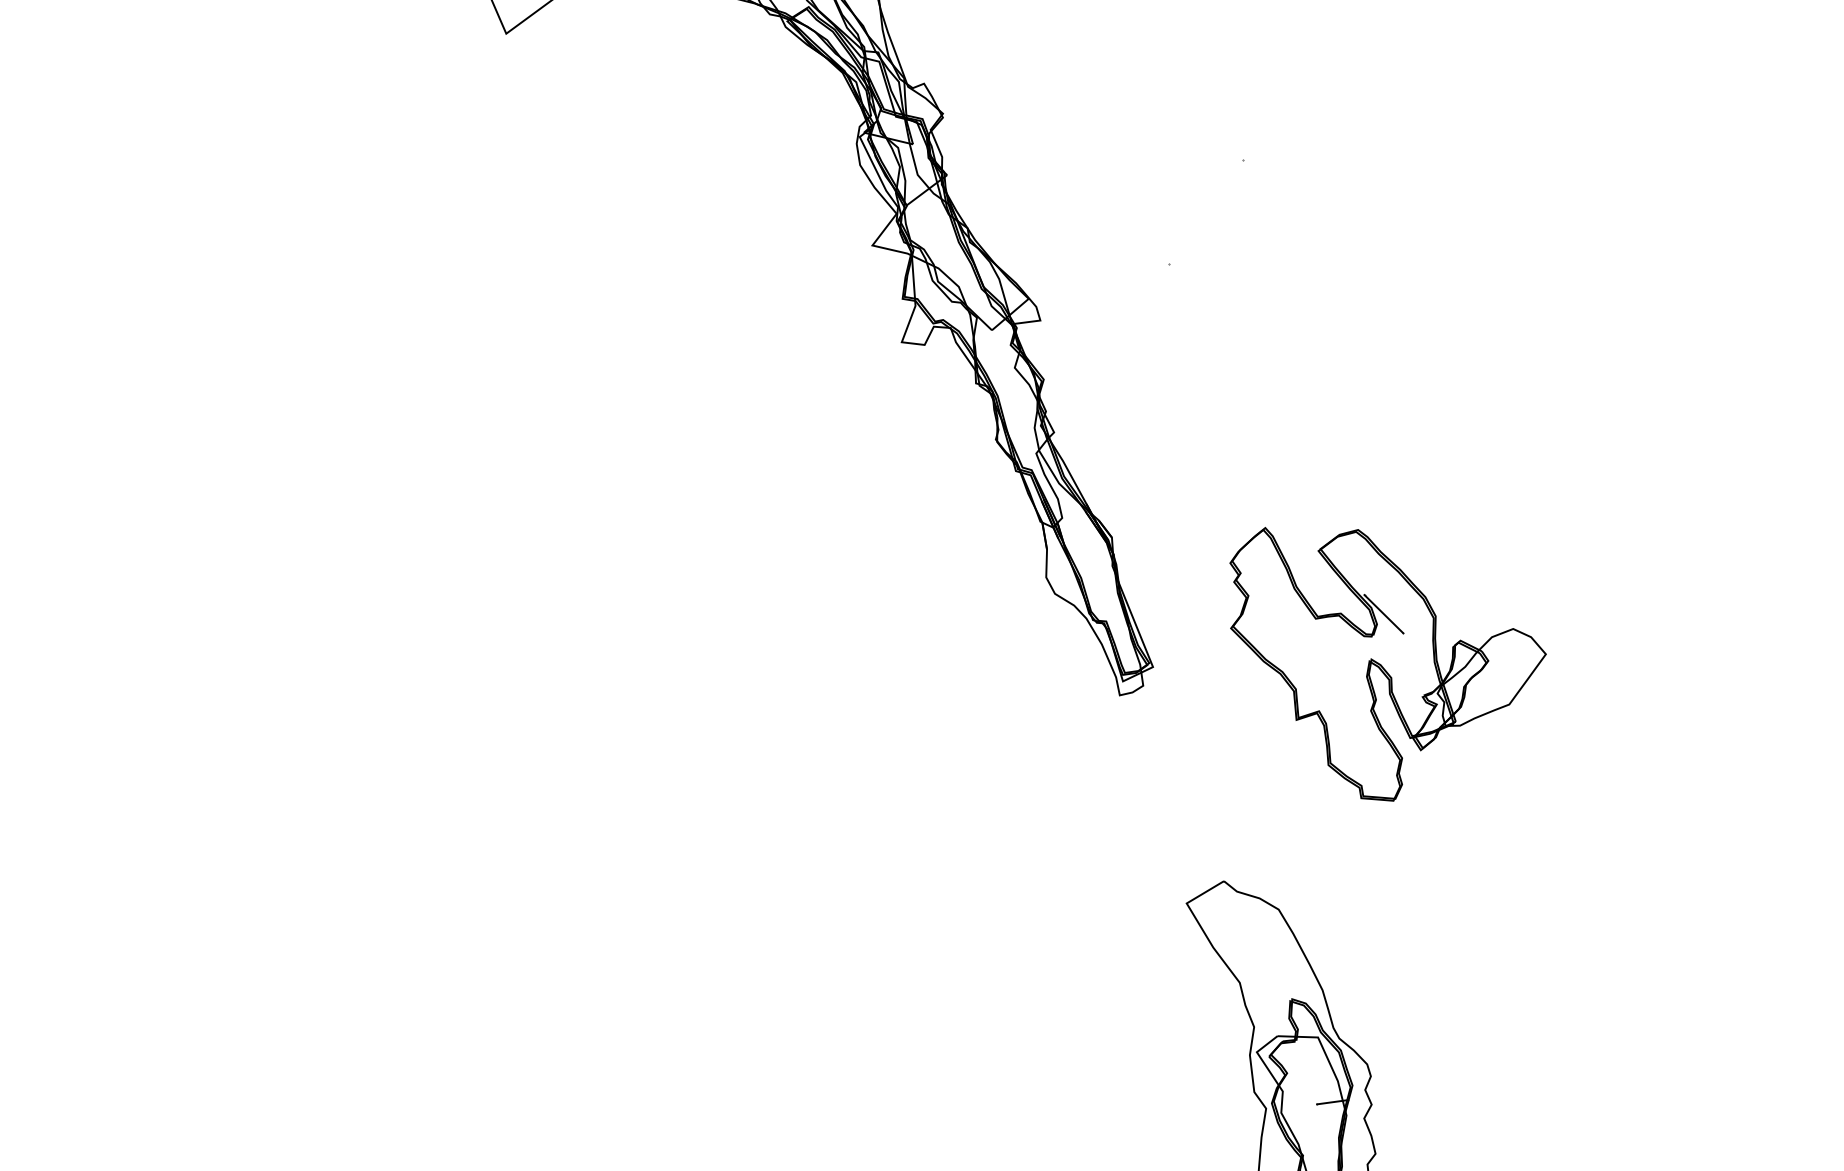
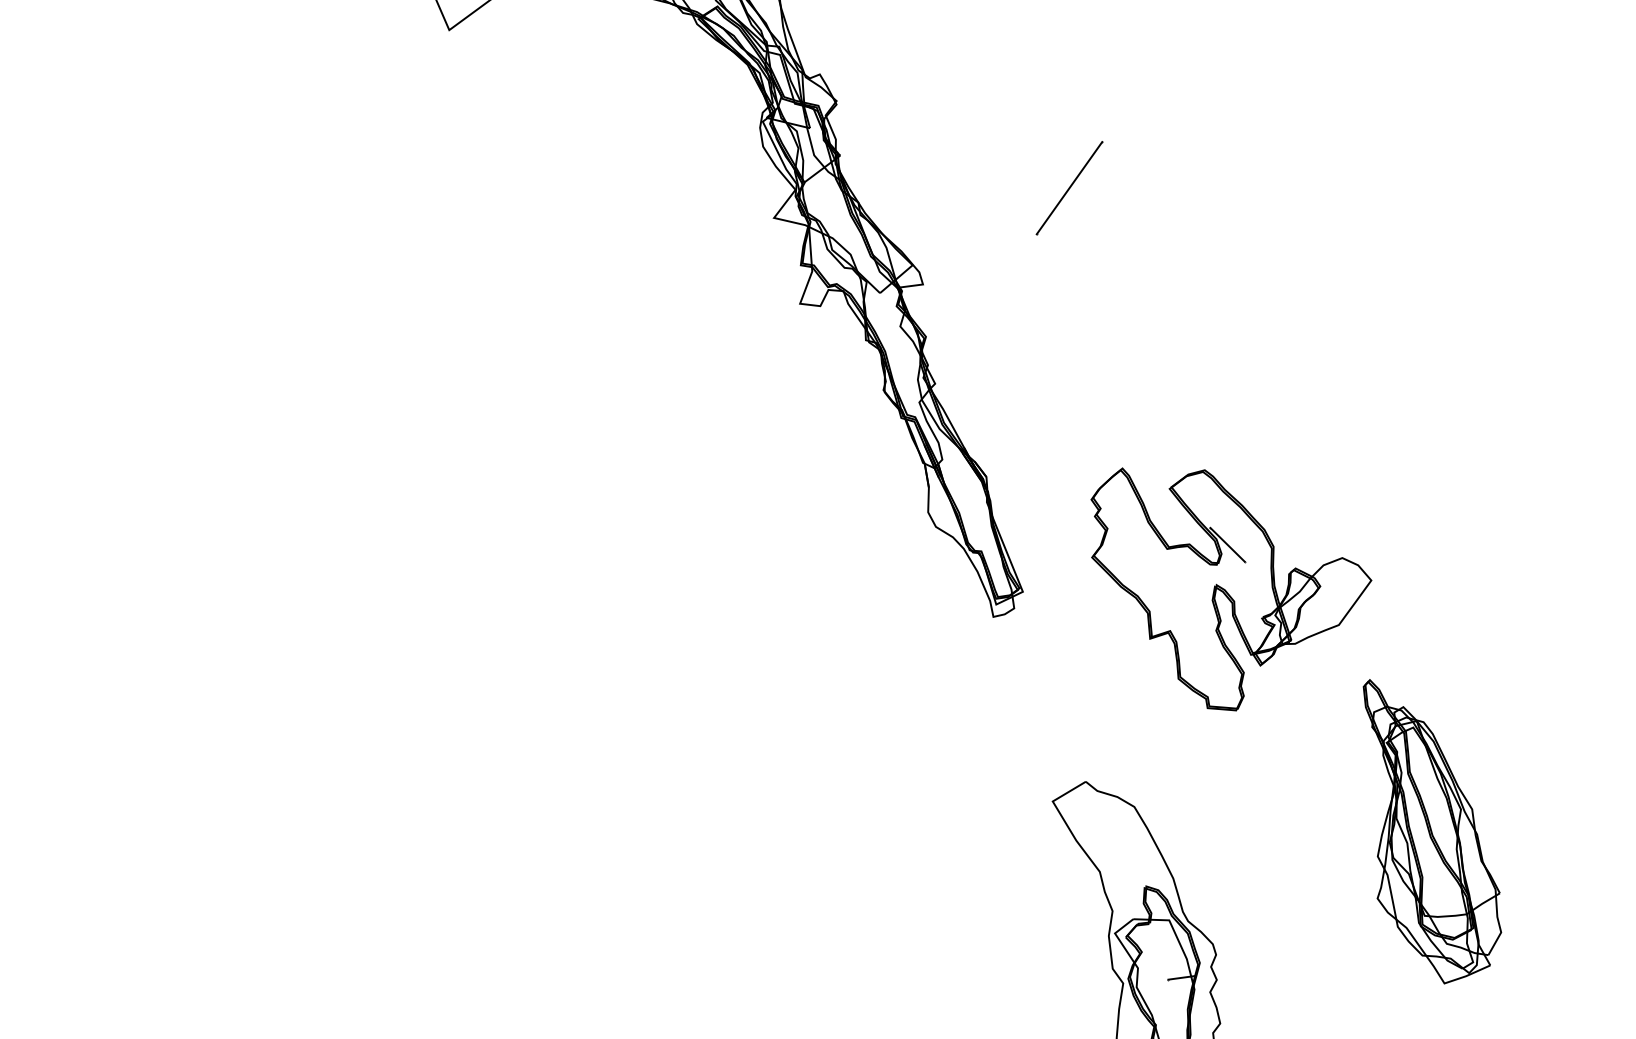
line: (1205, 211) -> (1069, 187), added
part: (1614, 937) -> (1432, 831), added

